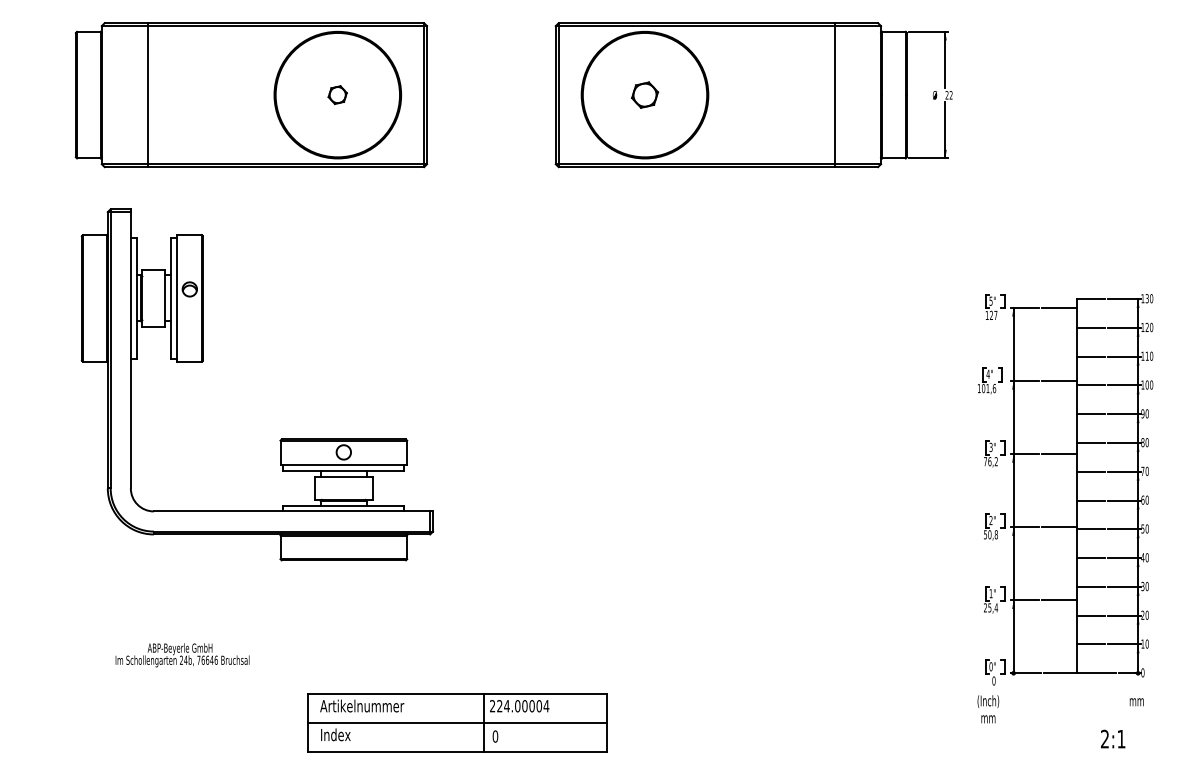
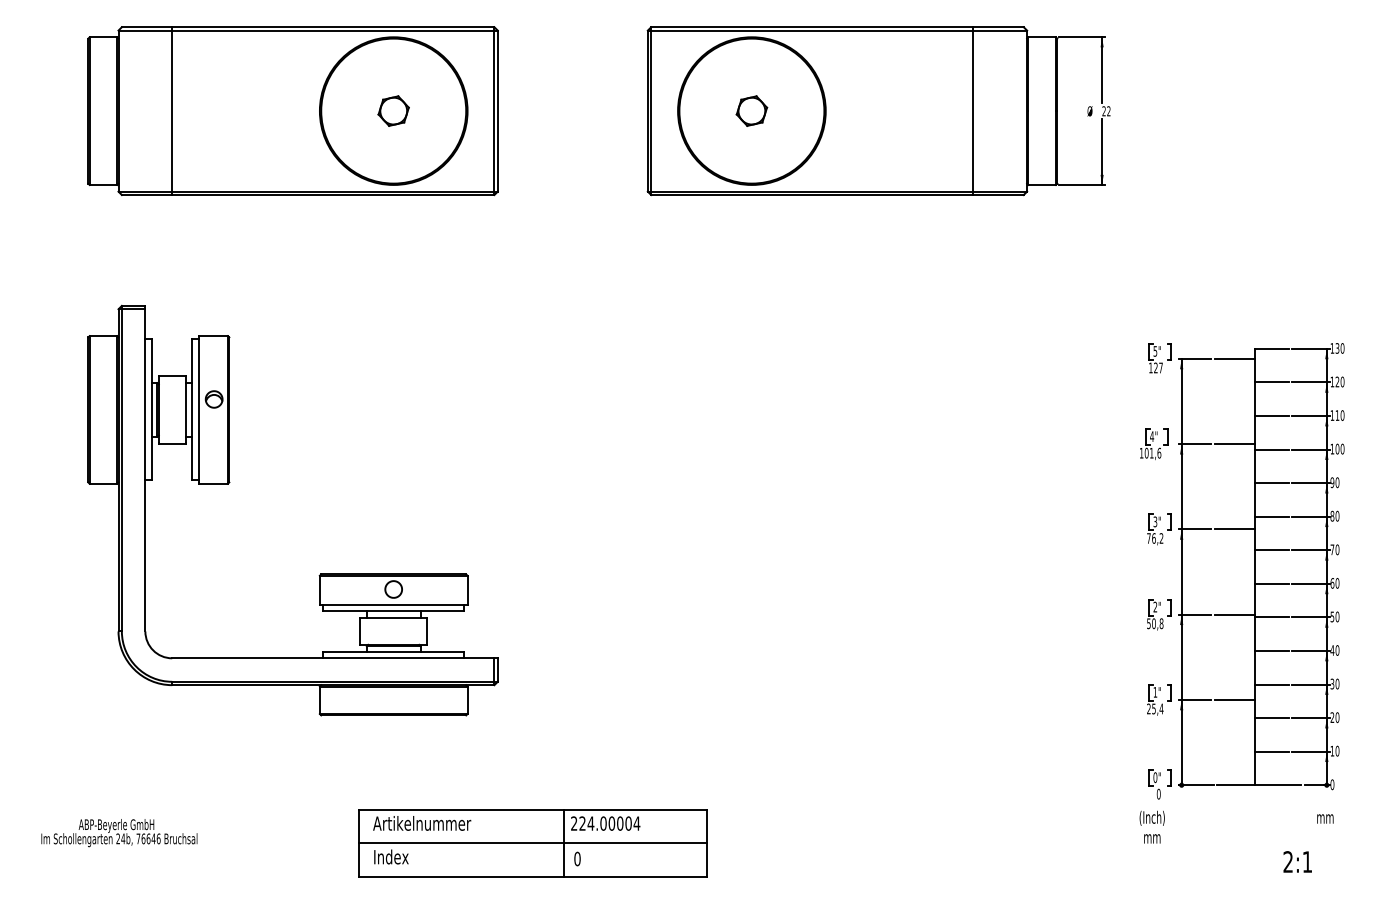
part: (337, 94) -> (393, 110), size x1.43
part: (203, 361) -> (230, 483), moved
text: (182, 655) -> (119, 833), moved

